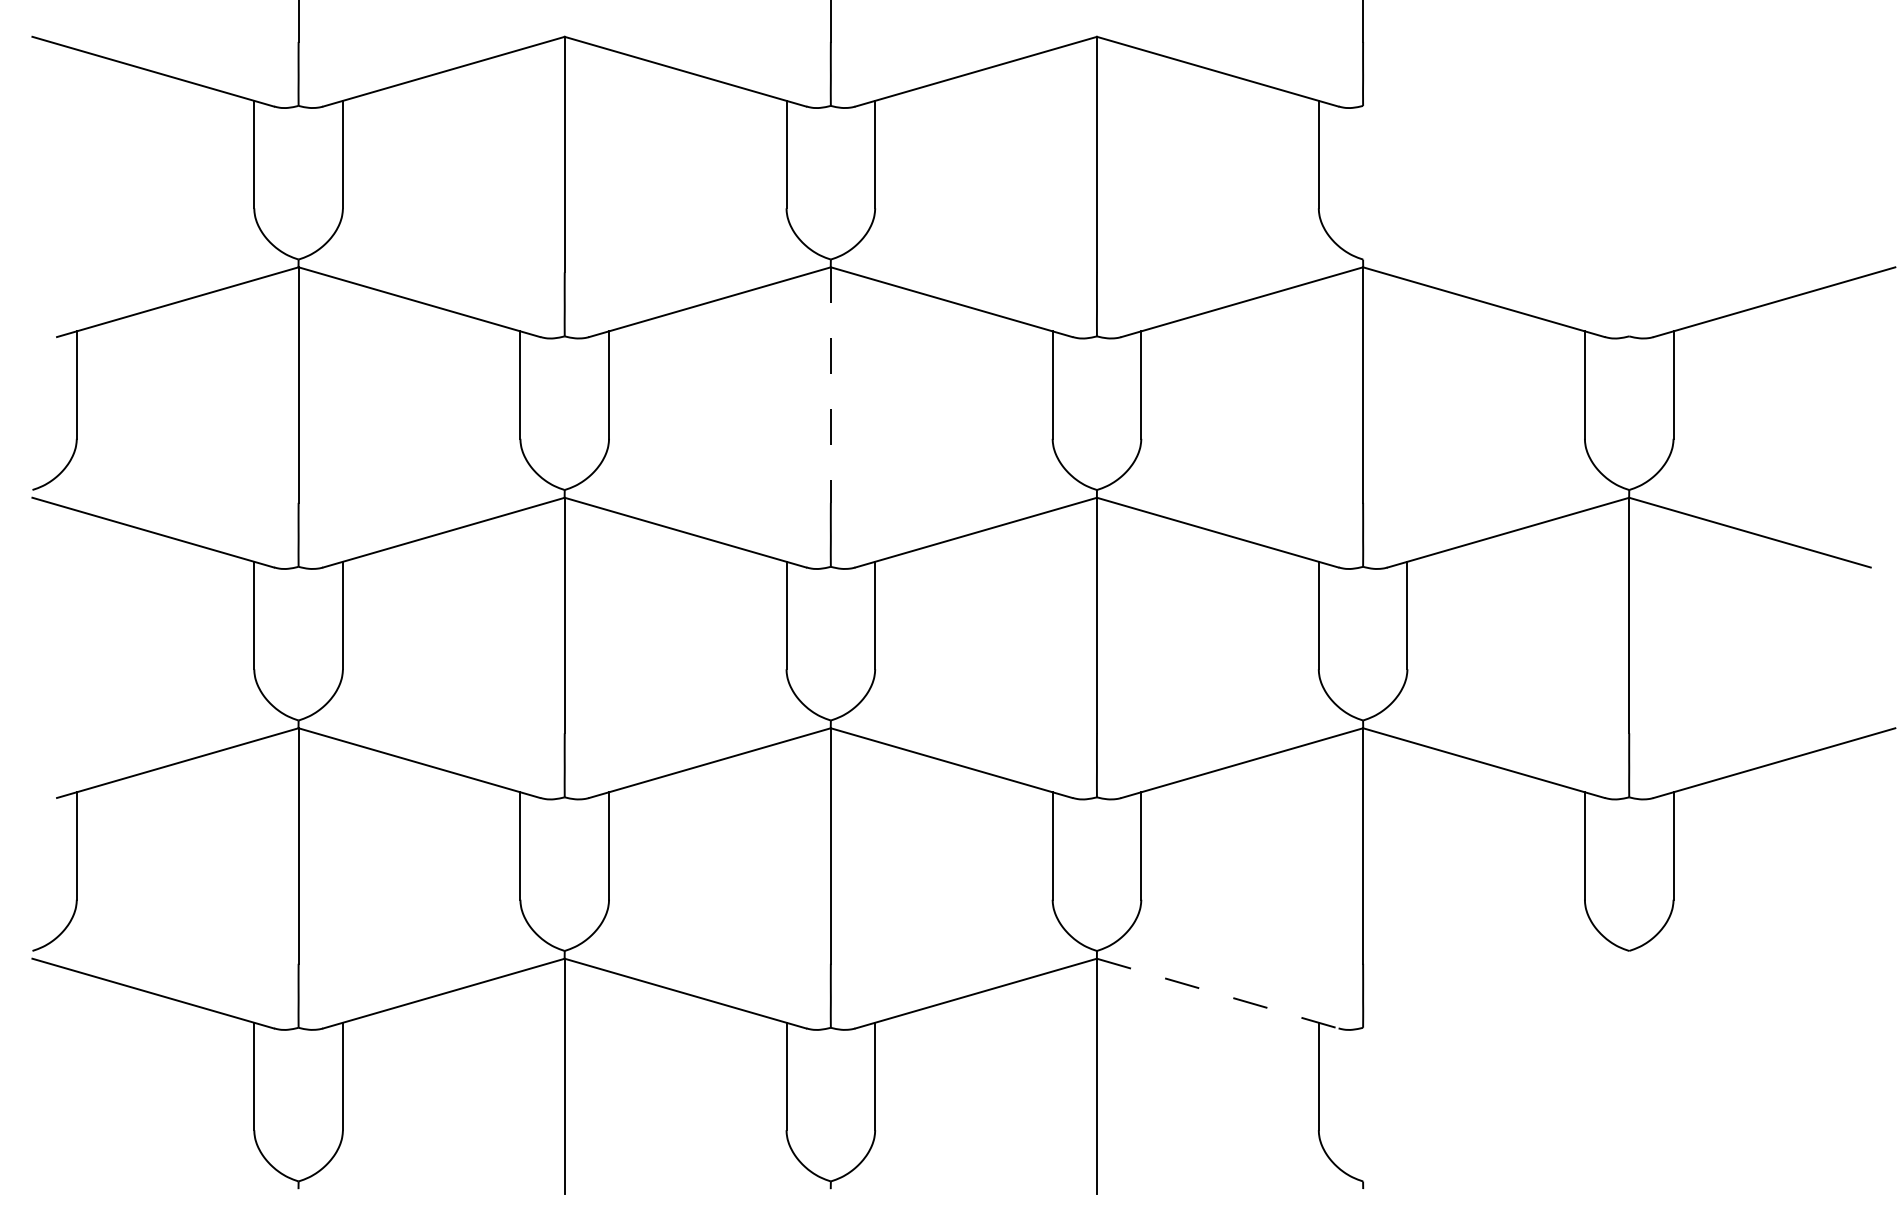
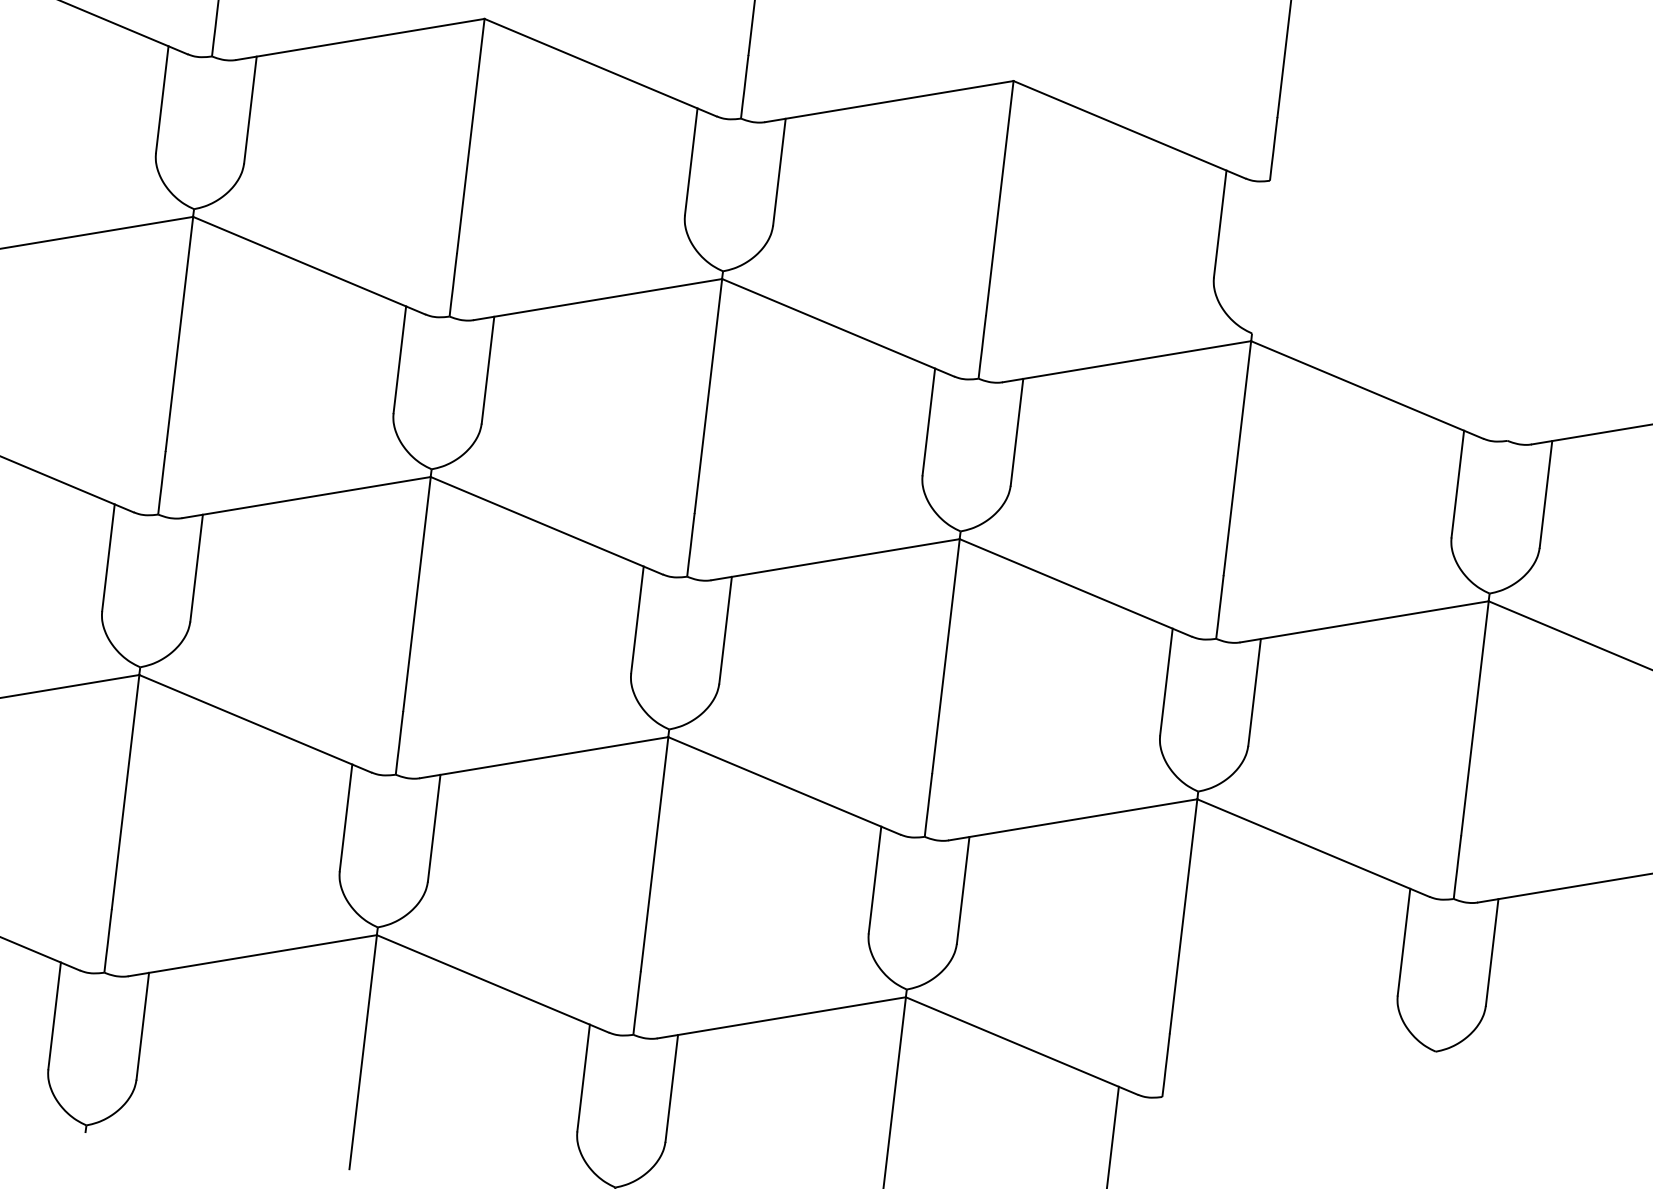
line: (830, 385) -> (708, 396), dashed -> solid
line: (1217, 993) -> (1021, 1045), dashed -> solid

